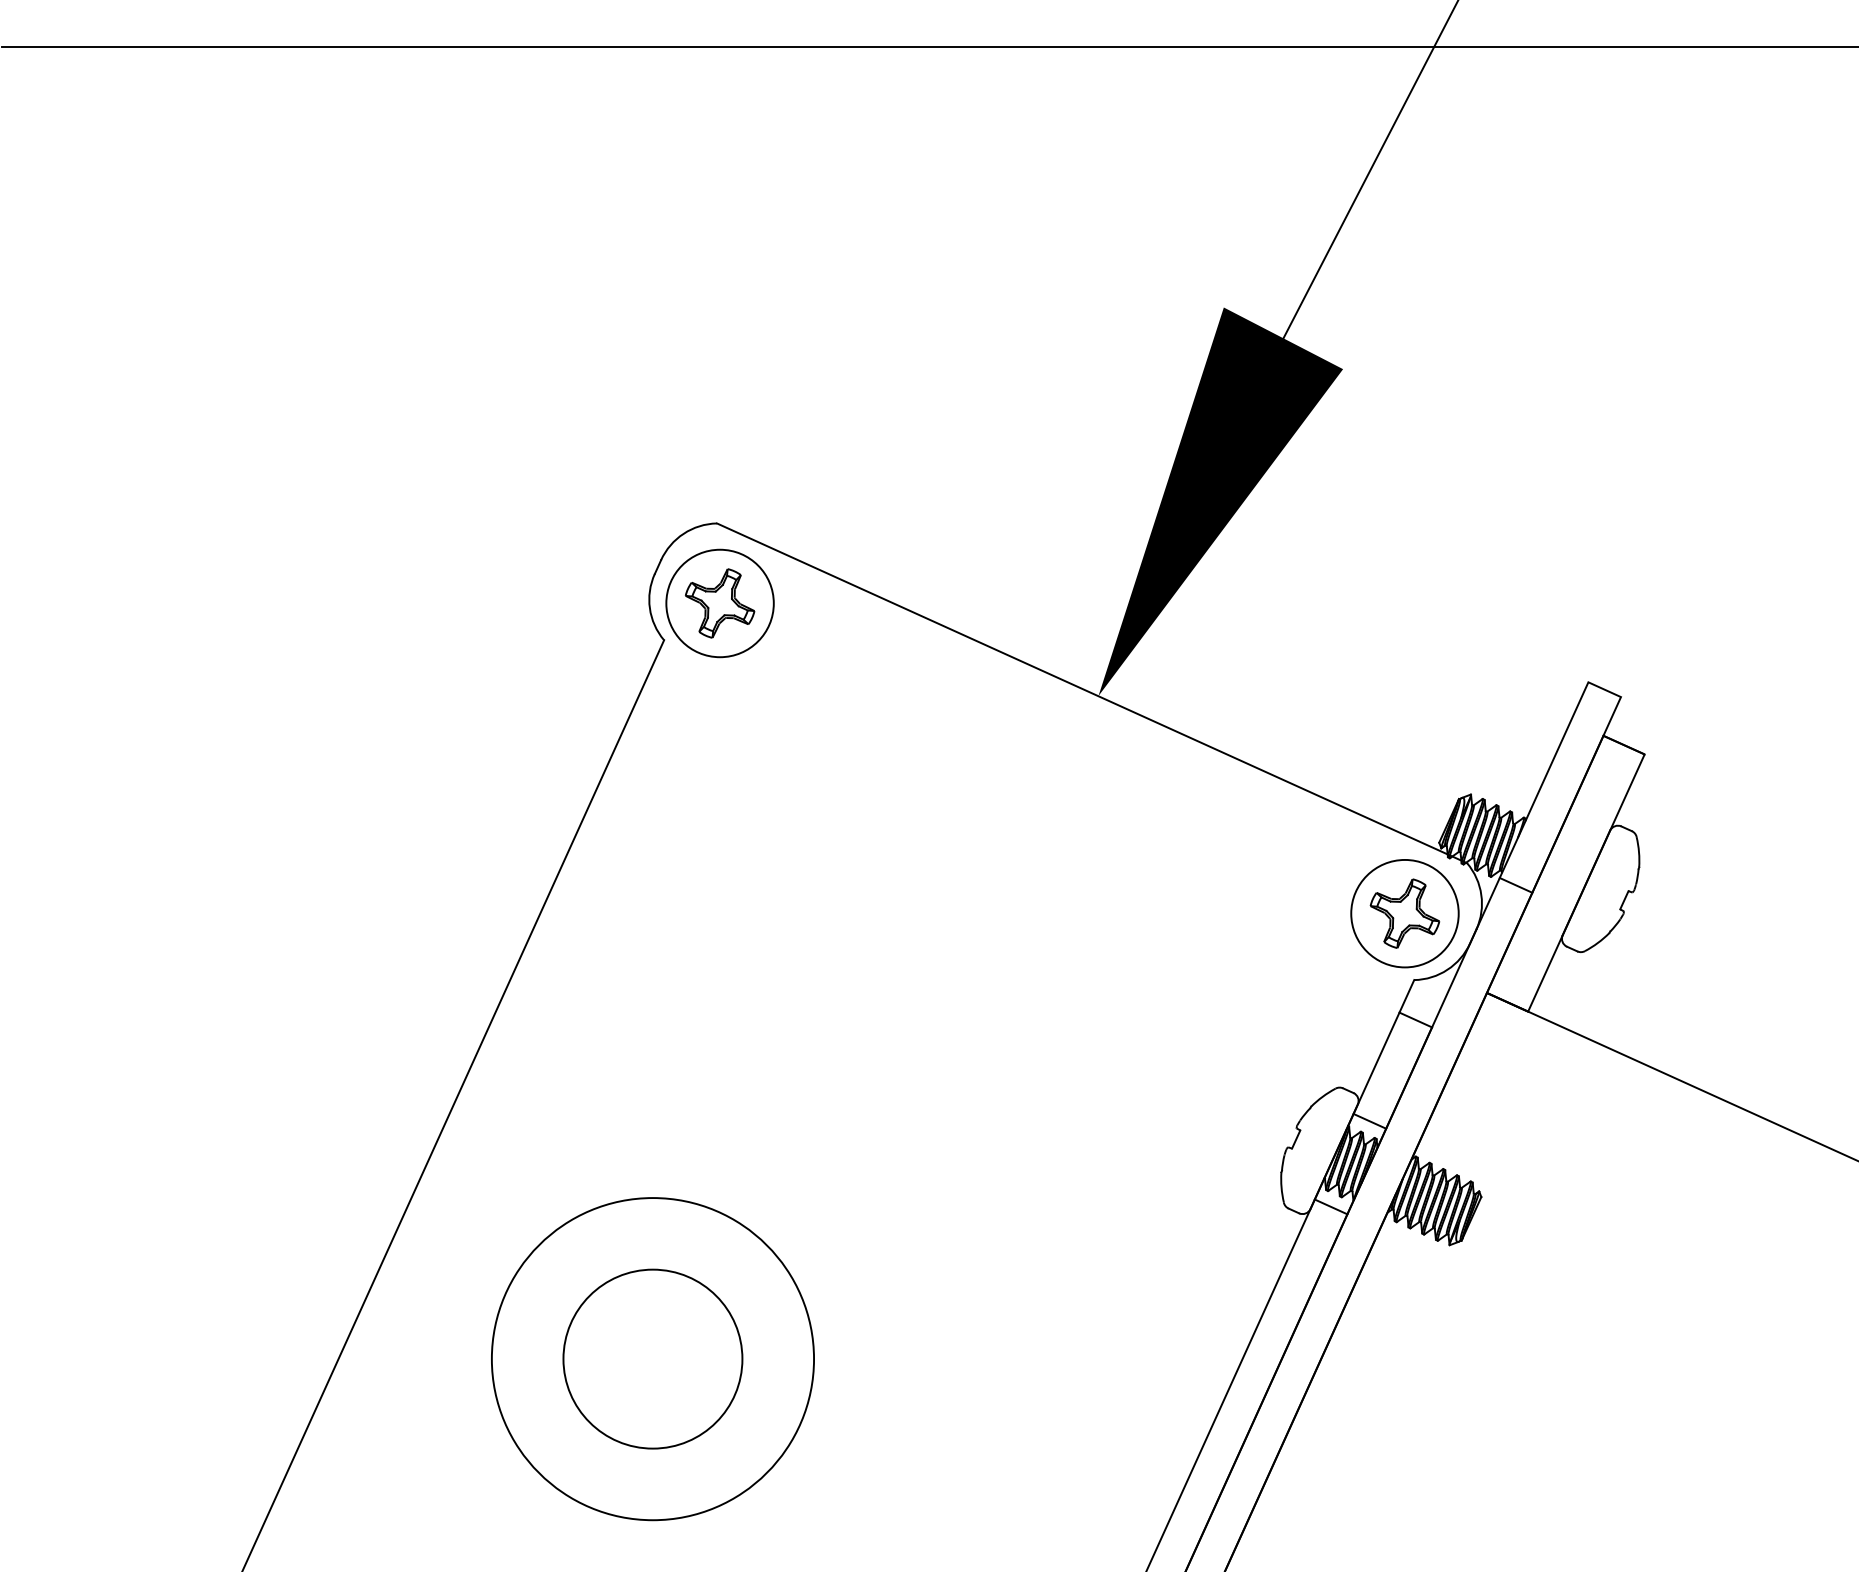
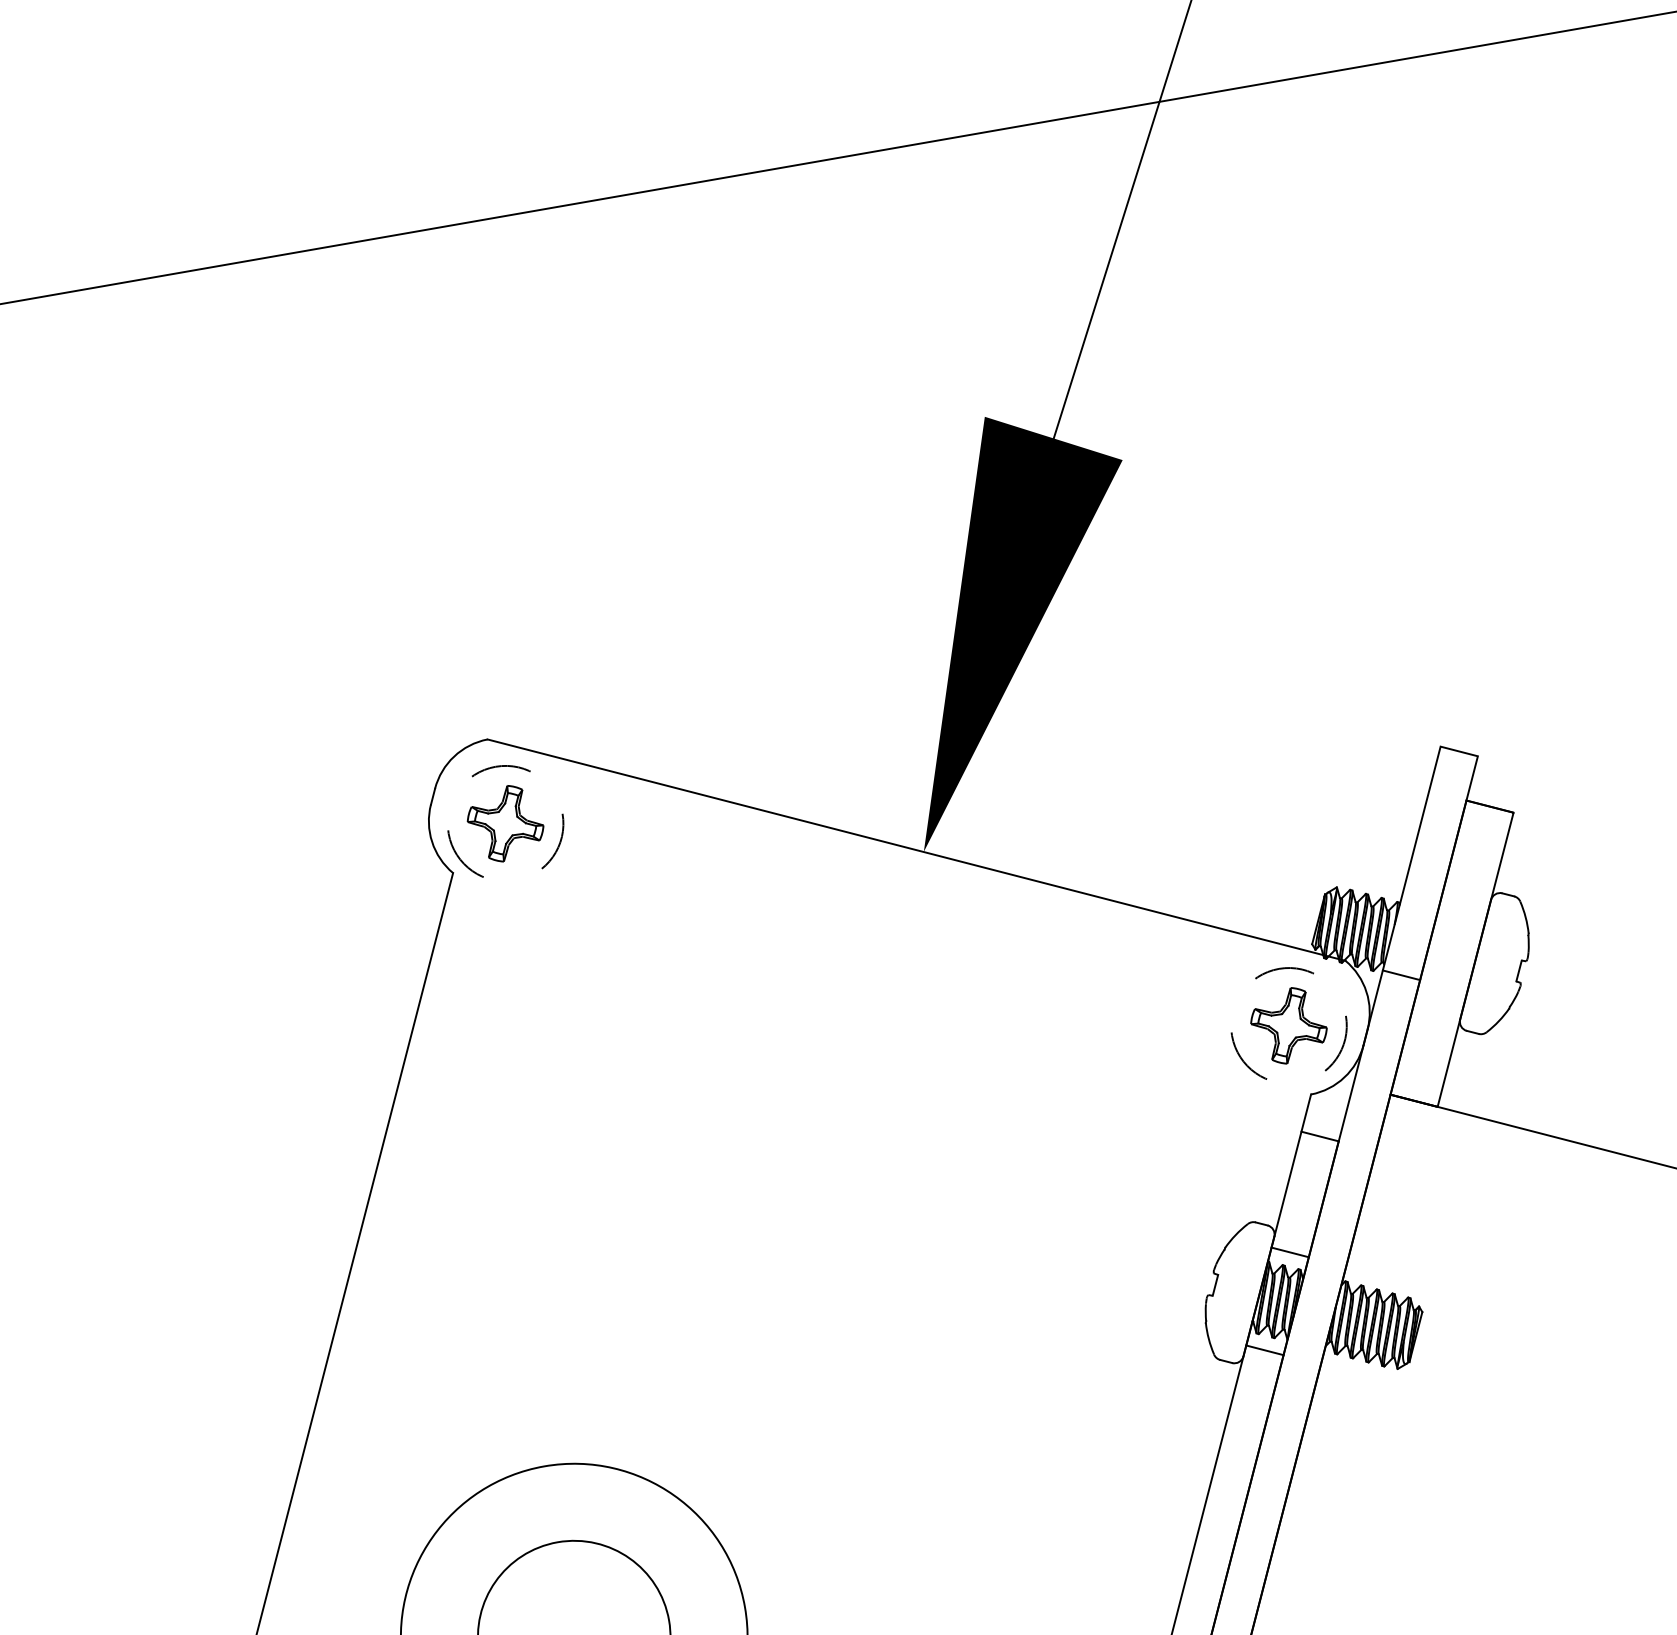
circle: (719, 603) -> (505, 823), solid -> dashed
circle: (1404, 913) -> (1288, 1025), solid -> dashed

